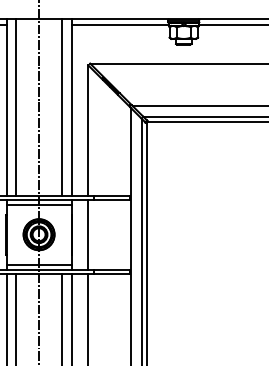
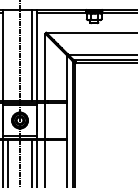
line: (16, 107) -> (8, 55), removed

